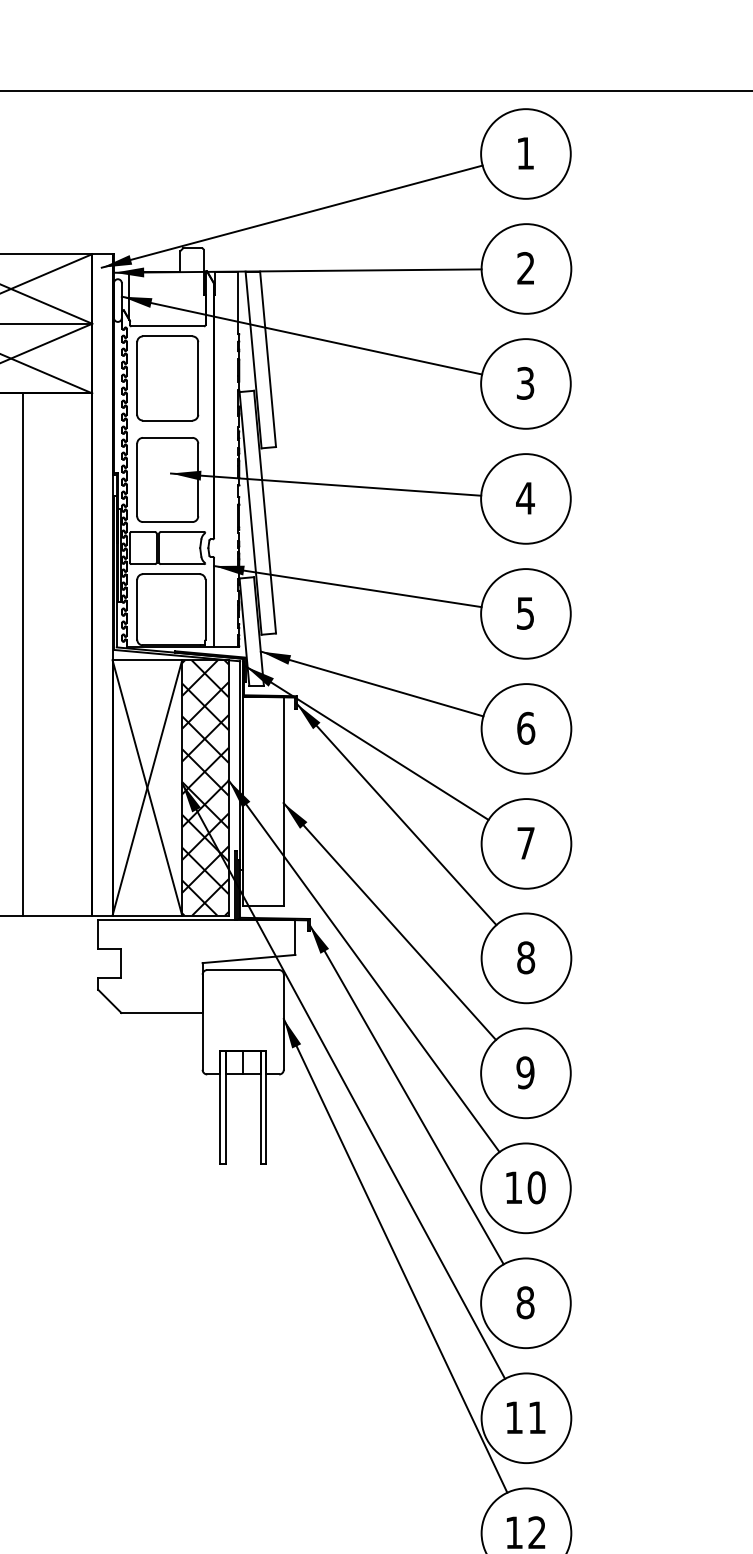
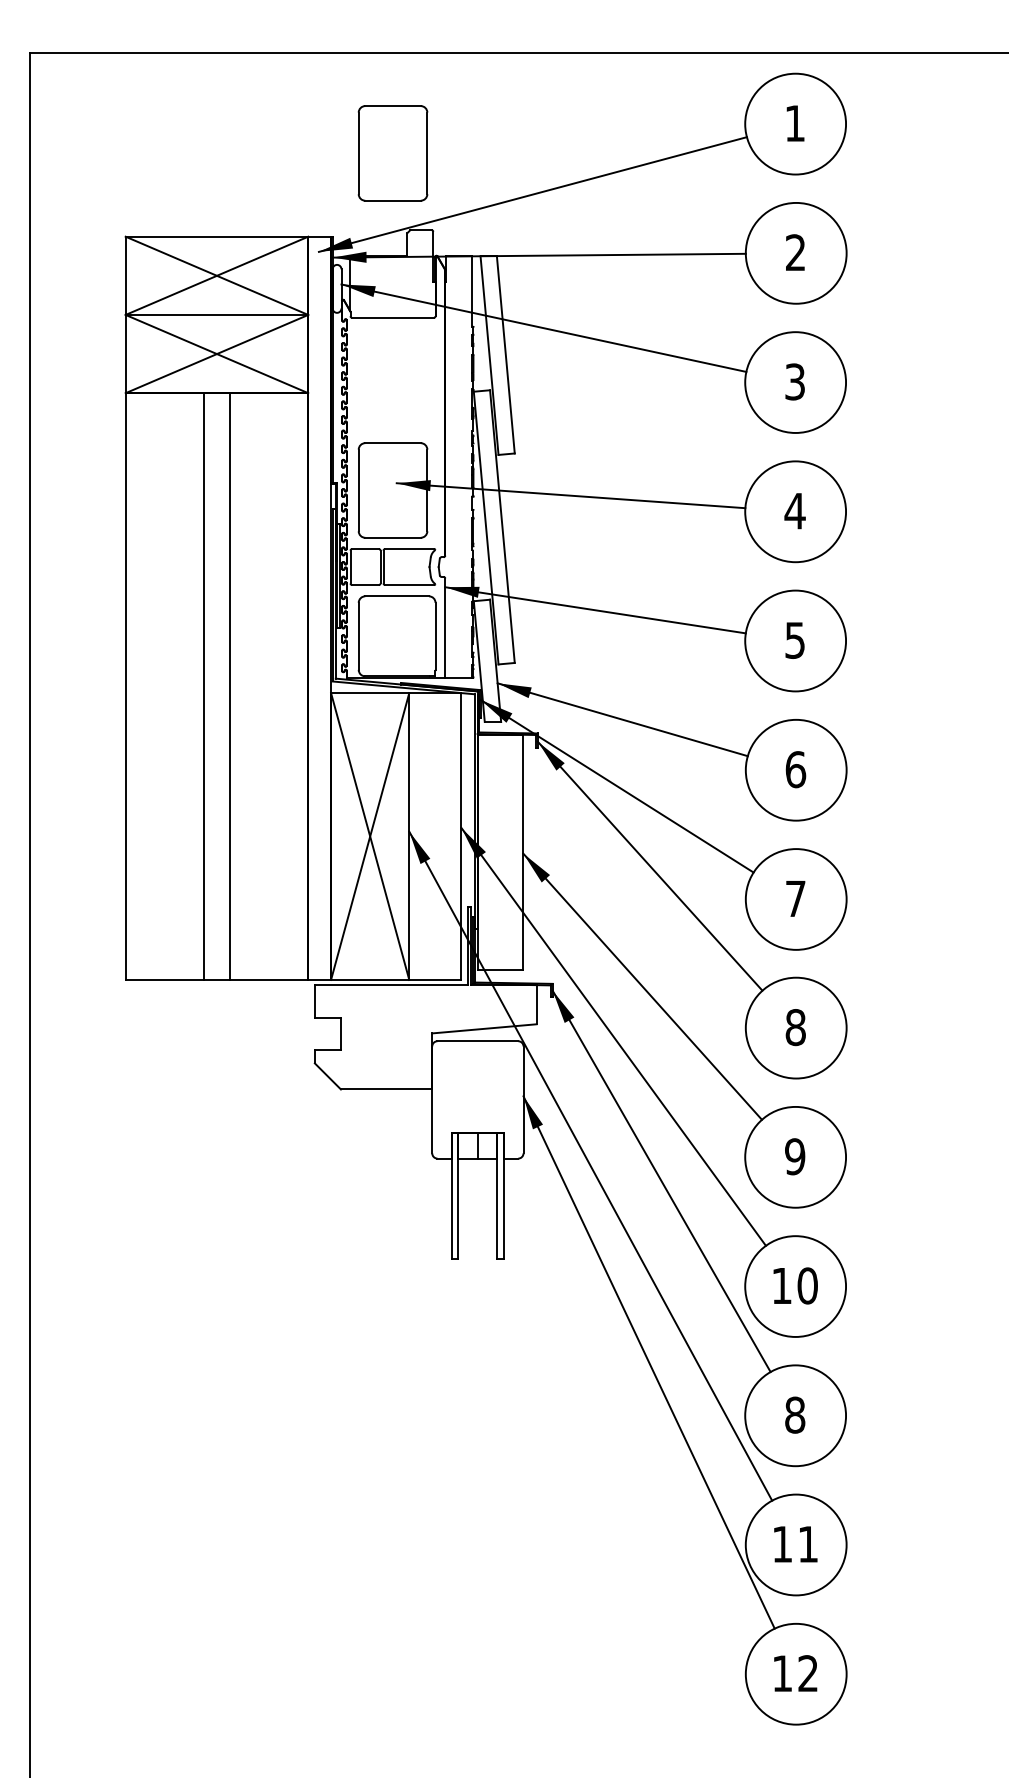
part: (167, 378) -> (392, 153), moved
hatch: (205, 787) -> (435, 836), removed

